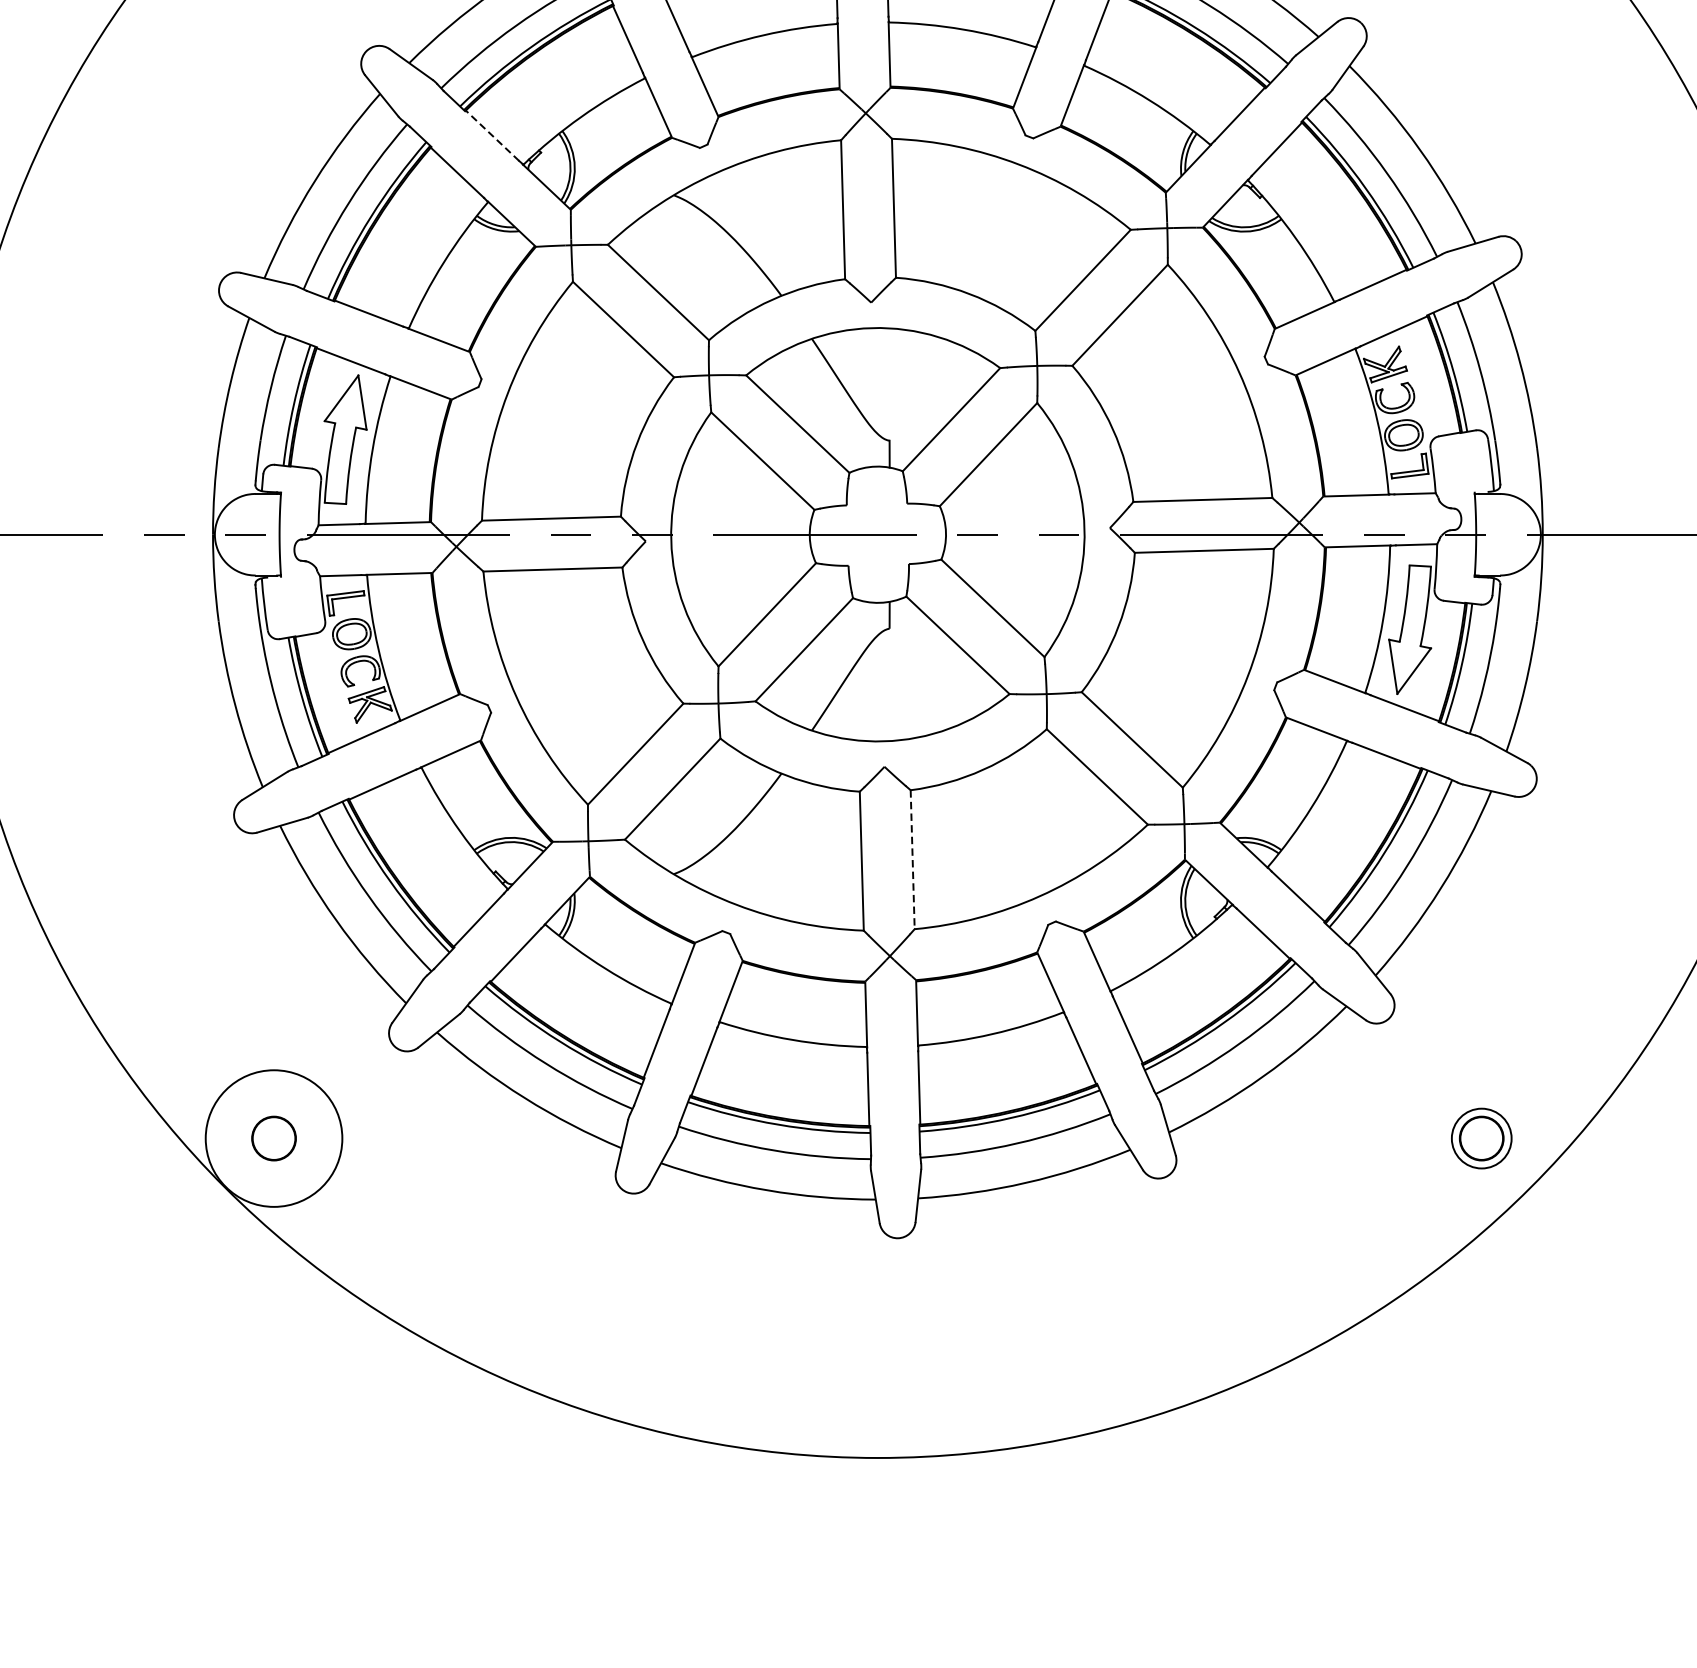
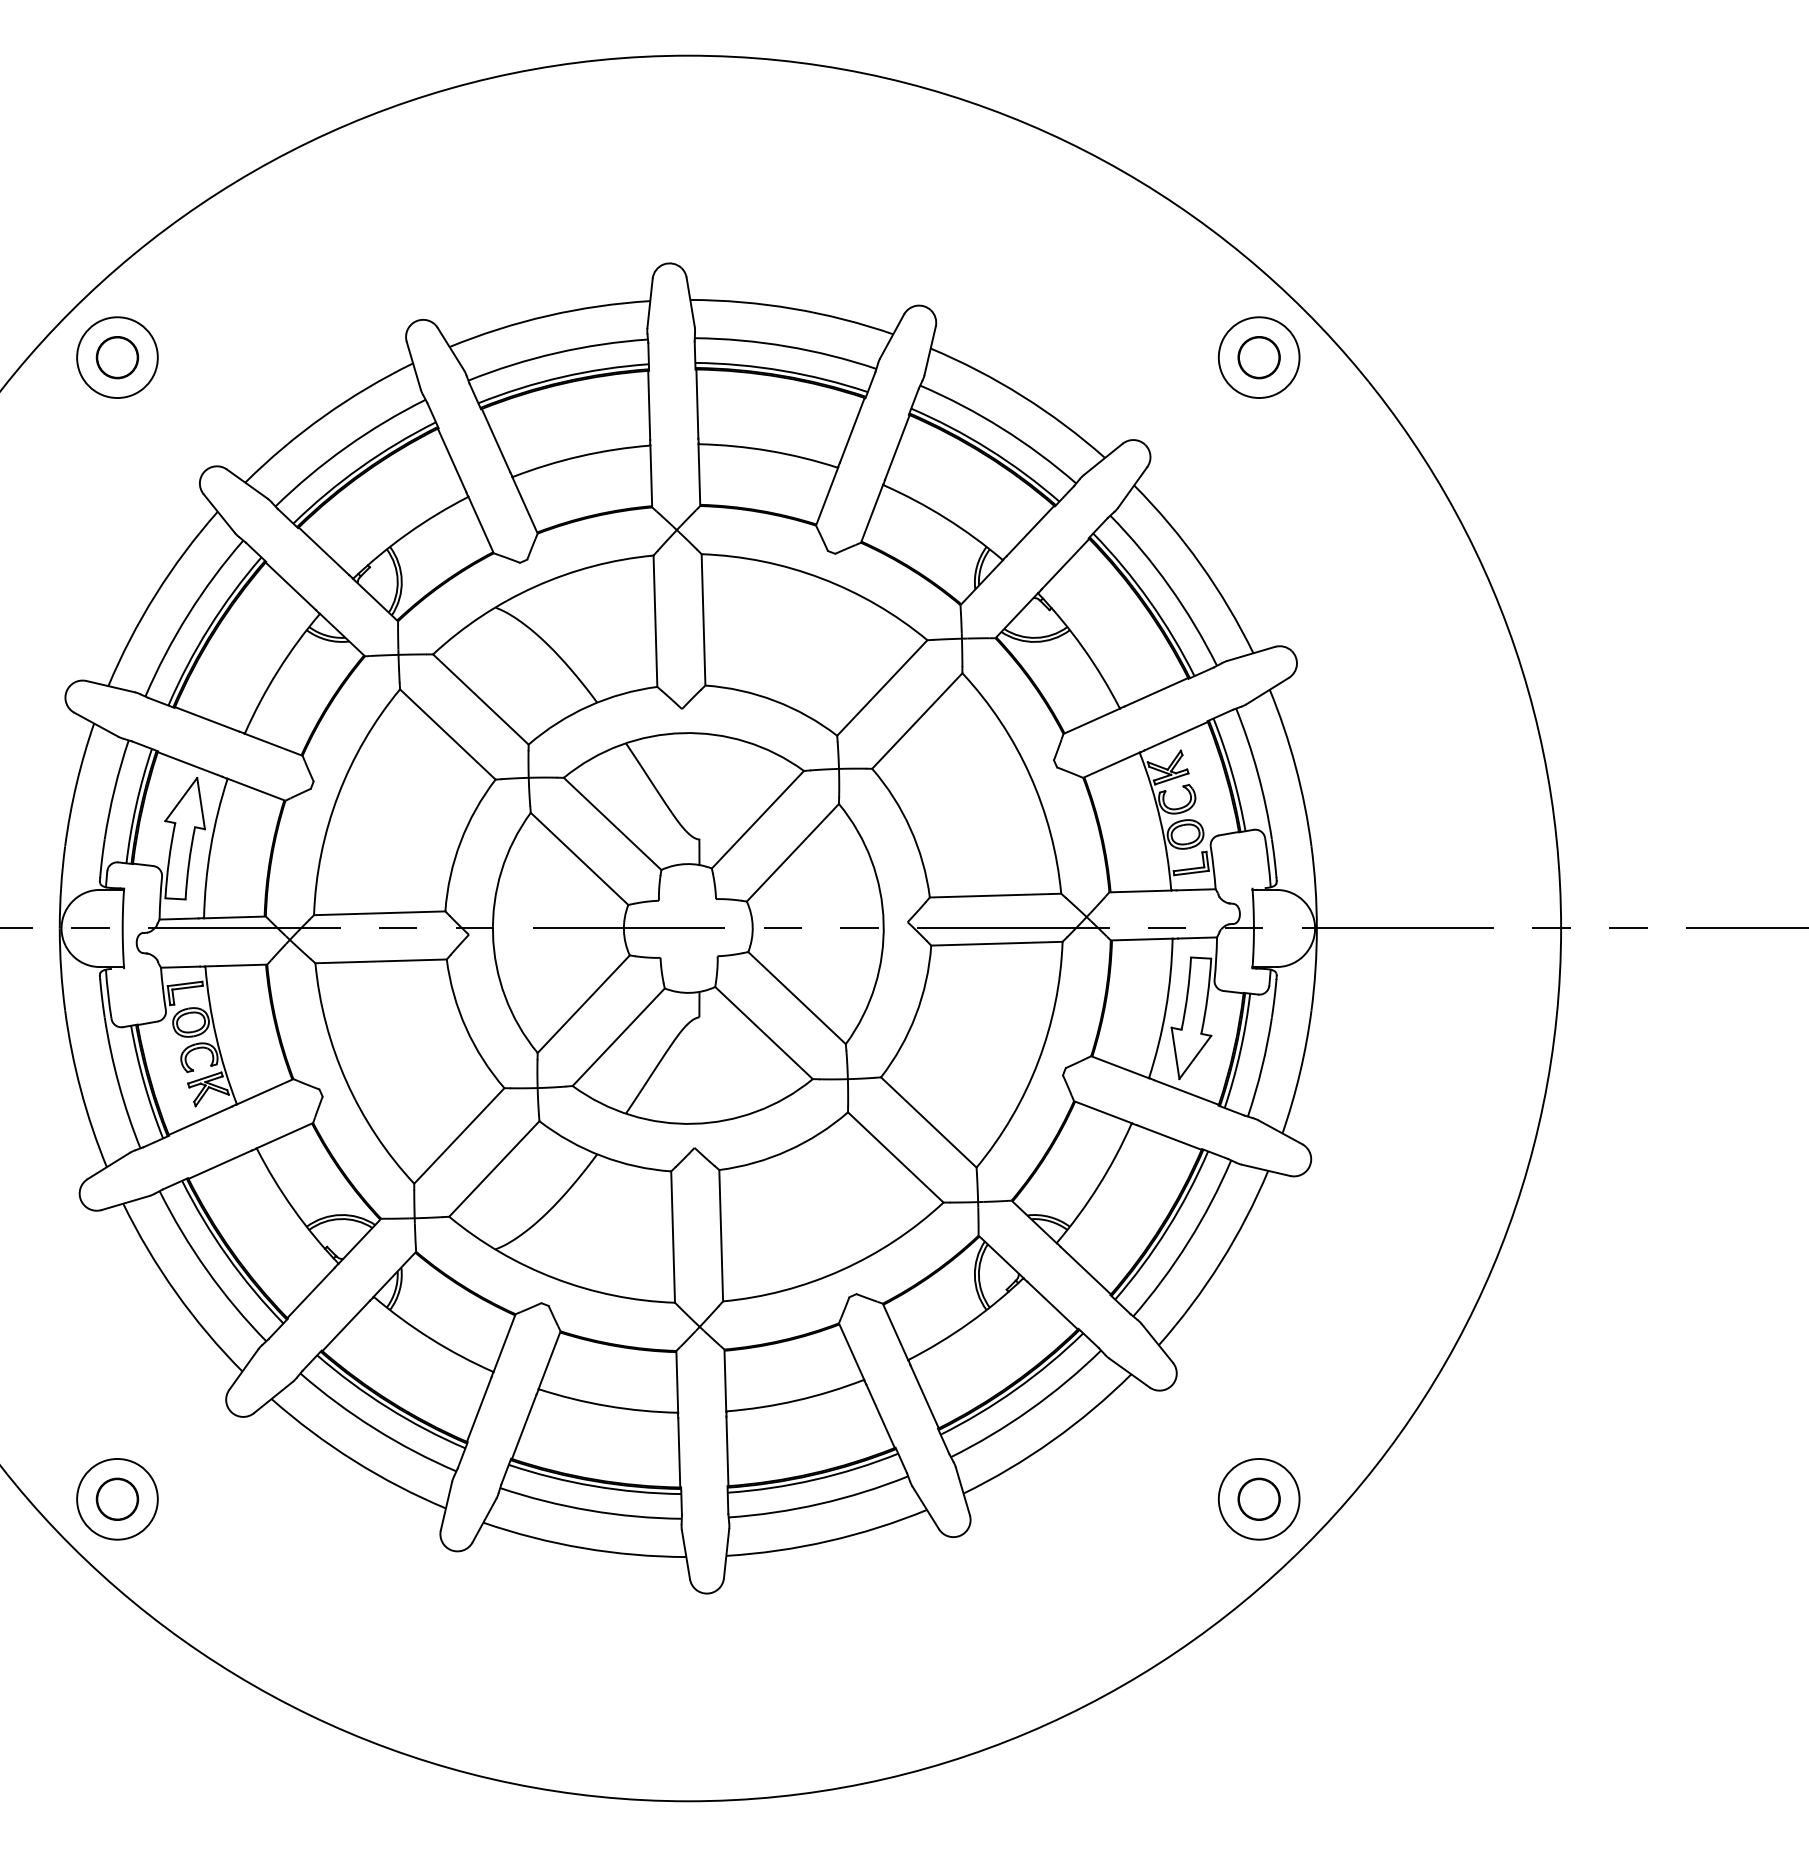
line: (491, 135) -> (323, 551), dashed -> solid
line: (912, 859) -> (721, 1235), dashed -> solid
circle: (274, 1137) -> (117, 1498), size x0.62
circle: (1481, 1137) -> (1258, 1498), size x1.43

